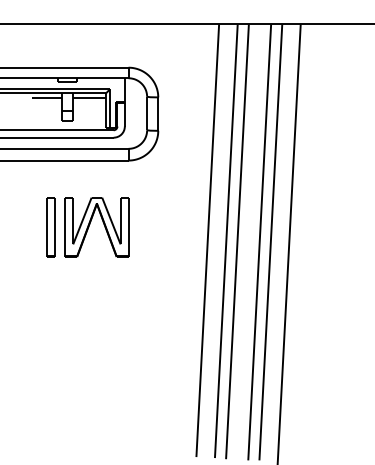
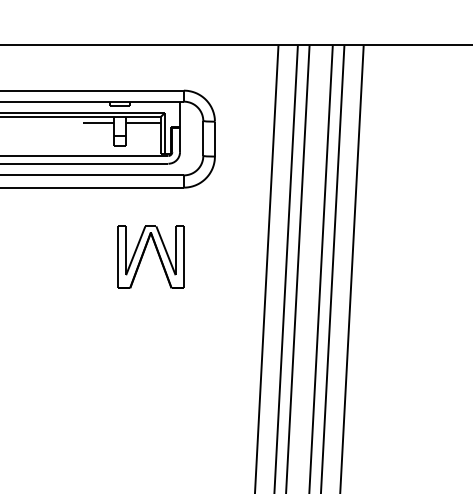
part: (50, 226) -> (102, 256), removed

